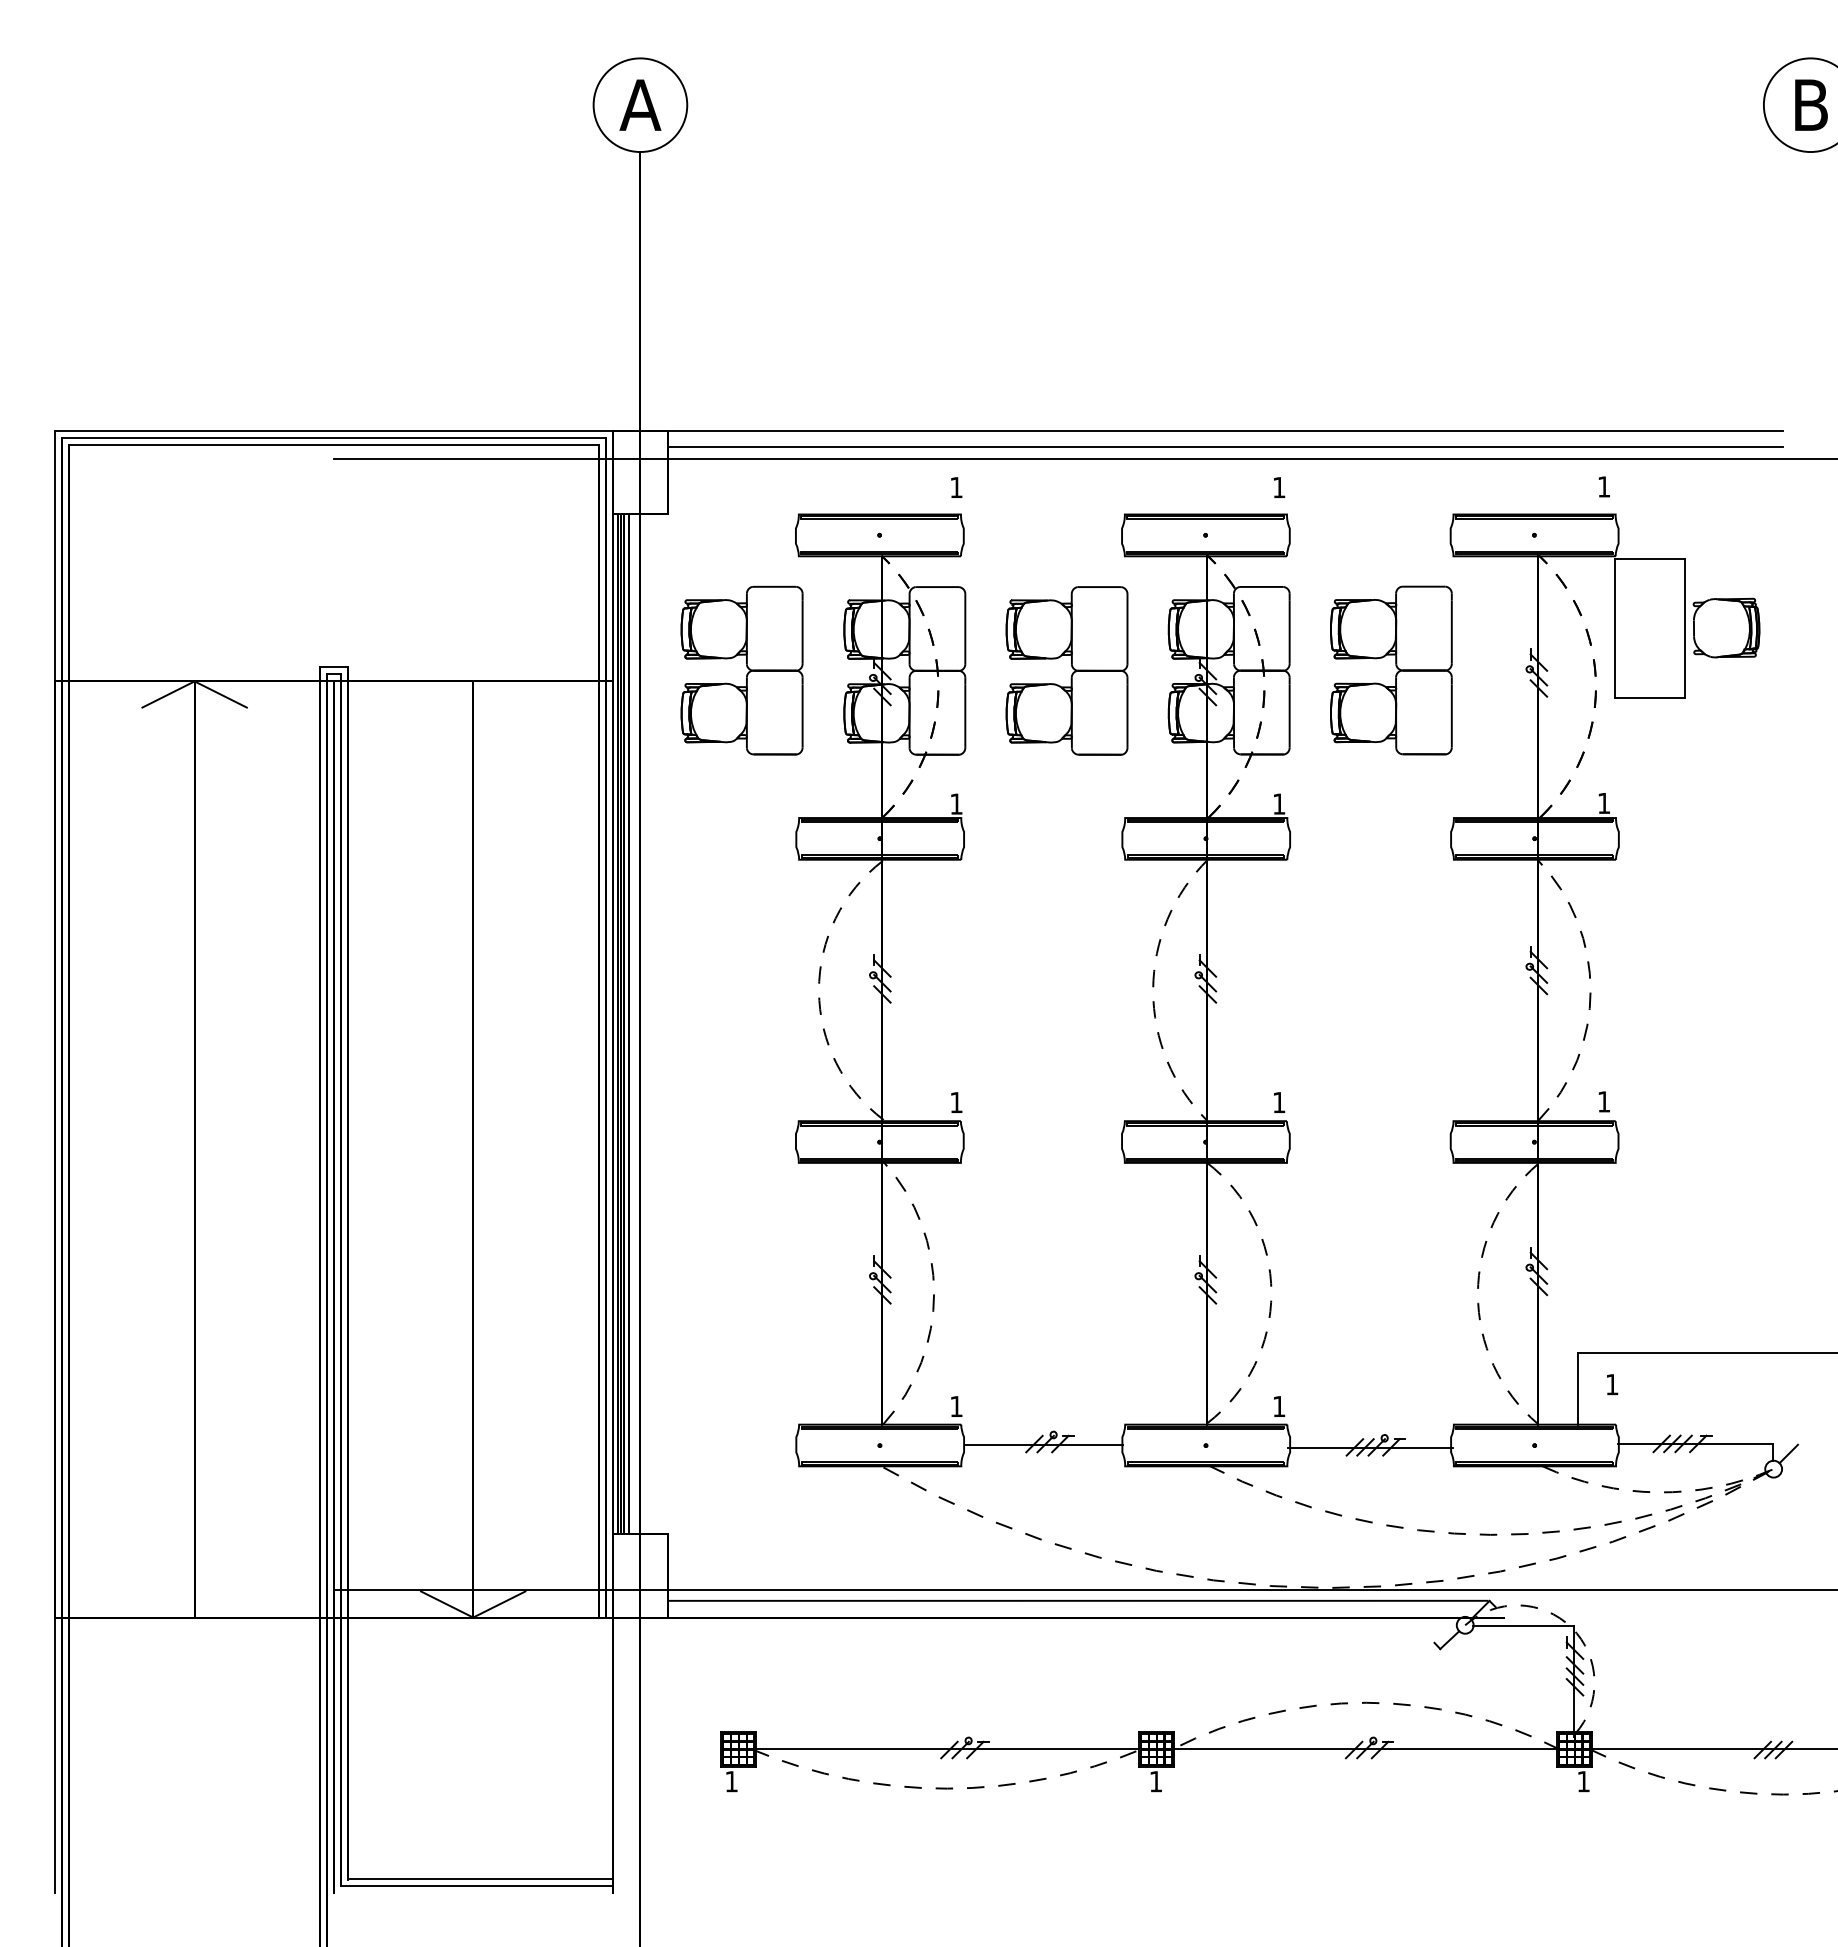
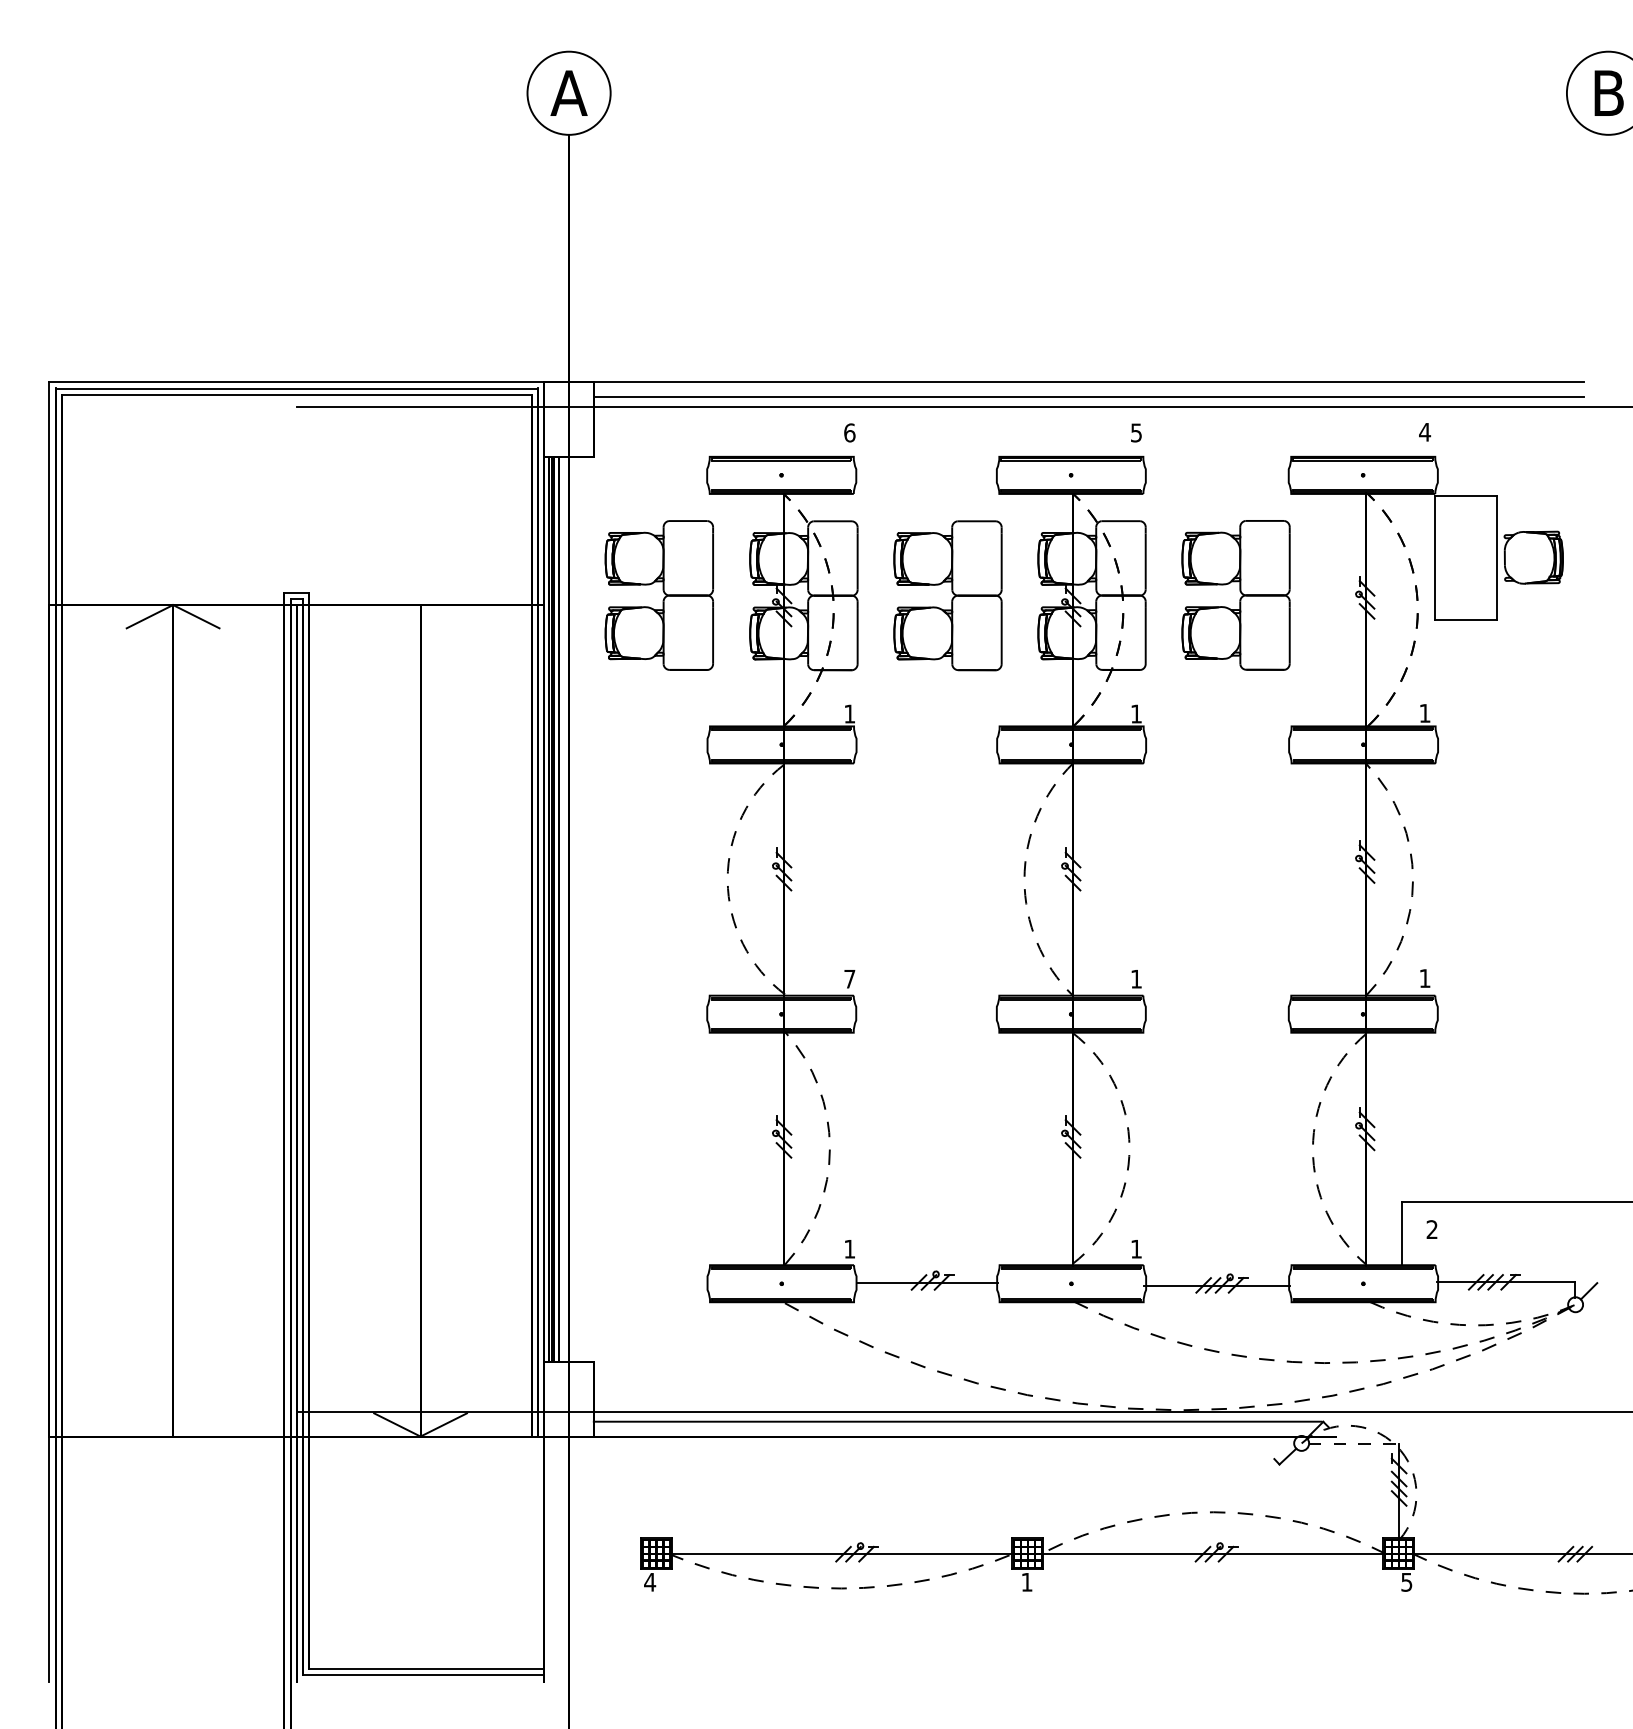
text: (1603, 486) -> (1424, 431), 1 -> 4
text: (956, 487) -> (849, 432), 1 -> 6
text: (1279, 487) -> (1136, 432), 1 -> 5
text: (956, 1102) -> (849, 979), 1 -> 7
text: (1612, 1384) -> (1432, 1229), 1 -> 2
line: (1524, 1626) -> (1354, 1444), solid -> dashed
text: (731, 1781) -> (649, 1582), 1 -> 4
text: (1583, 1781) -> (1406, 1582), 1 -> 5

